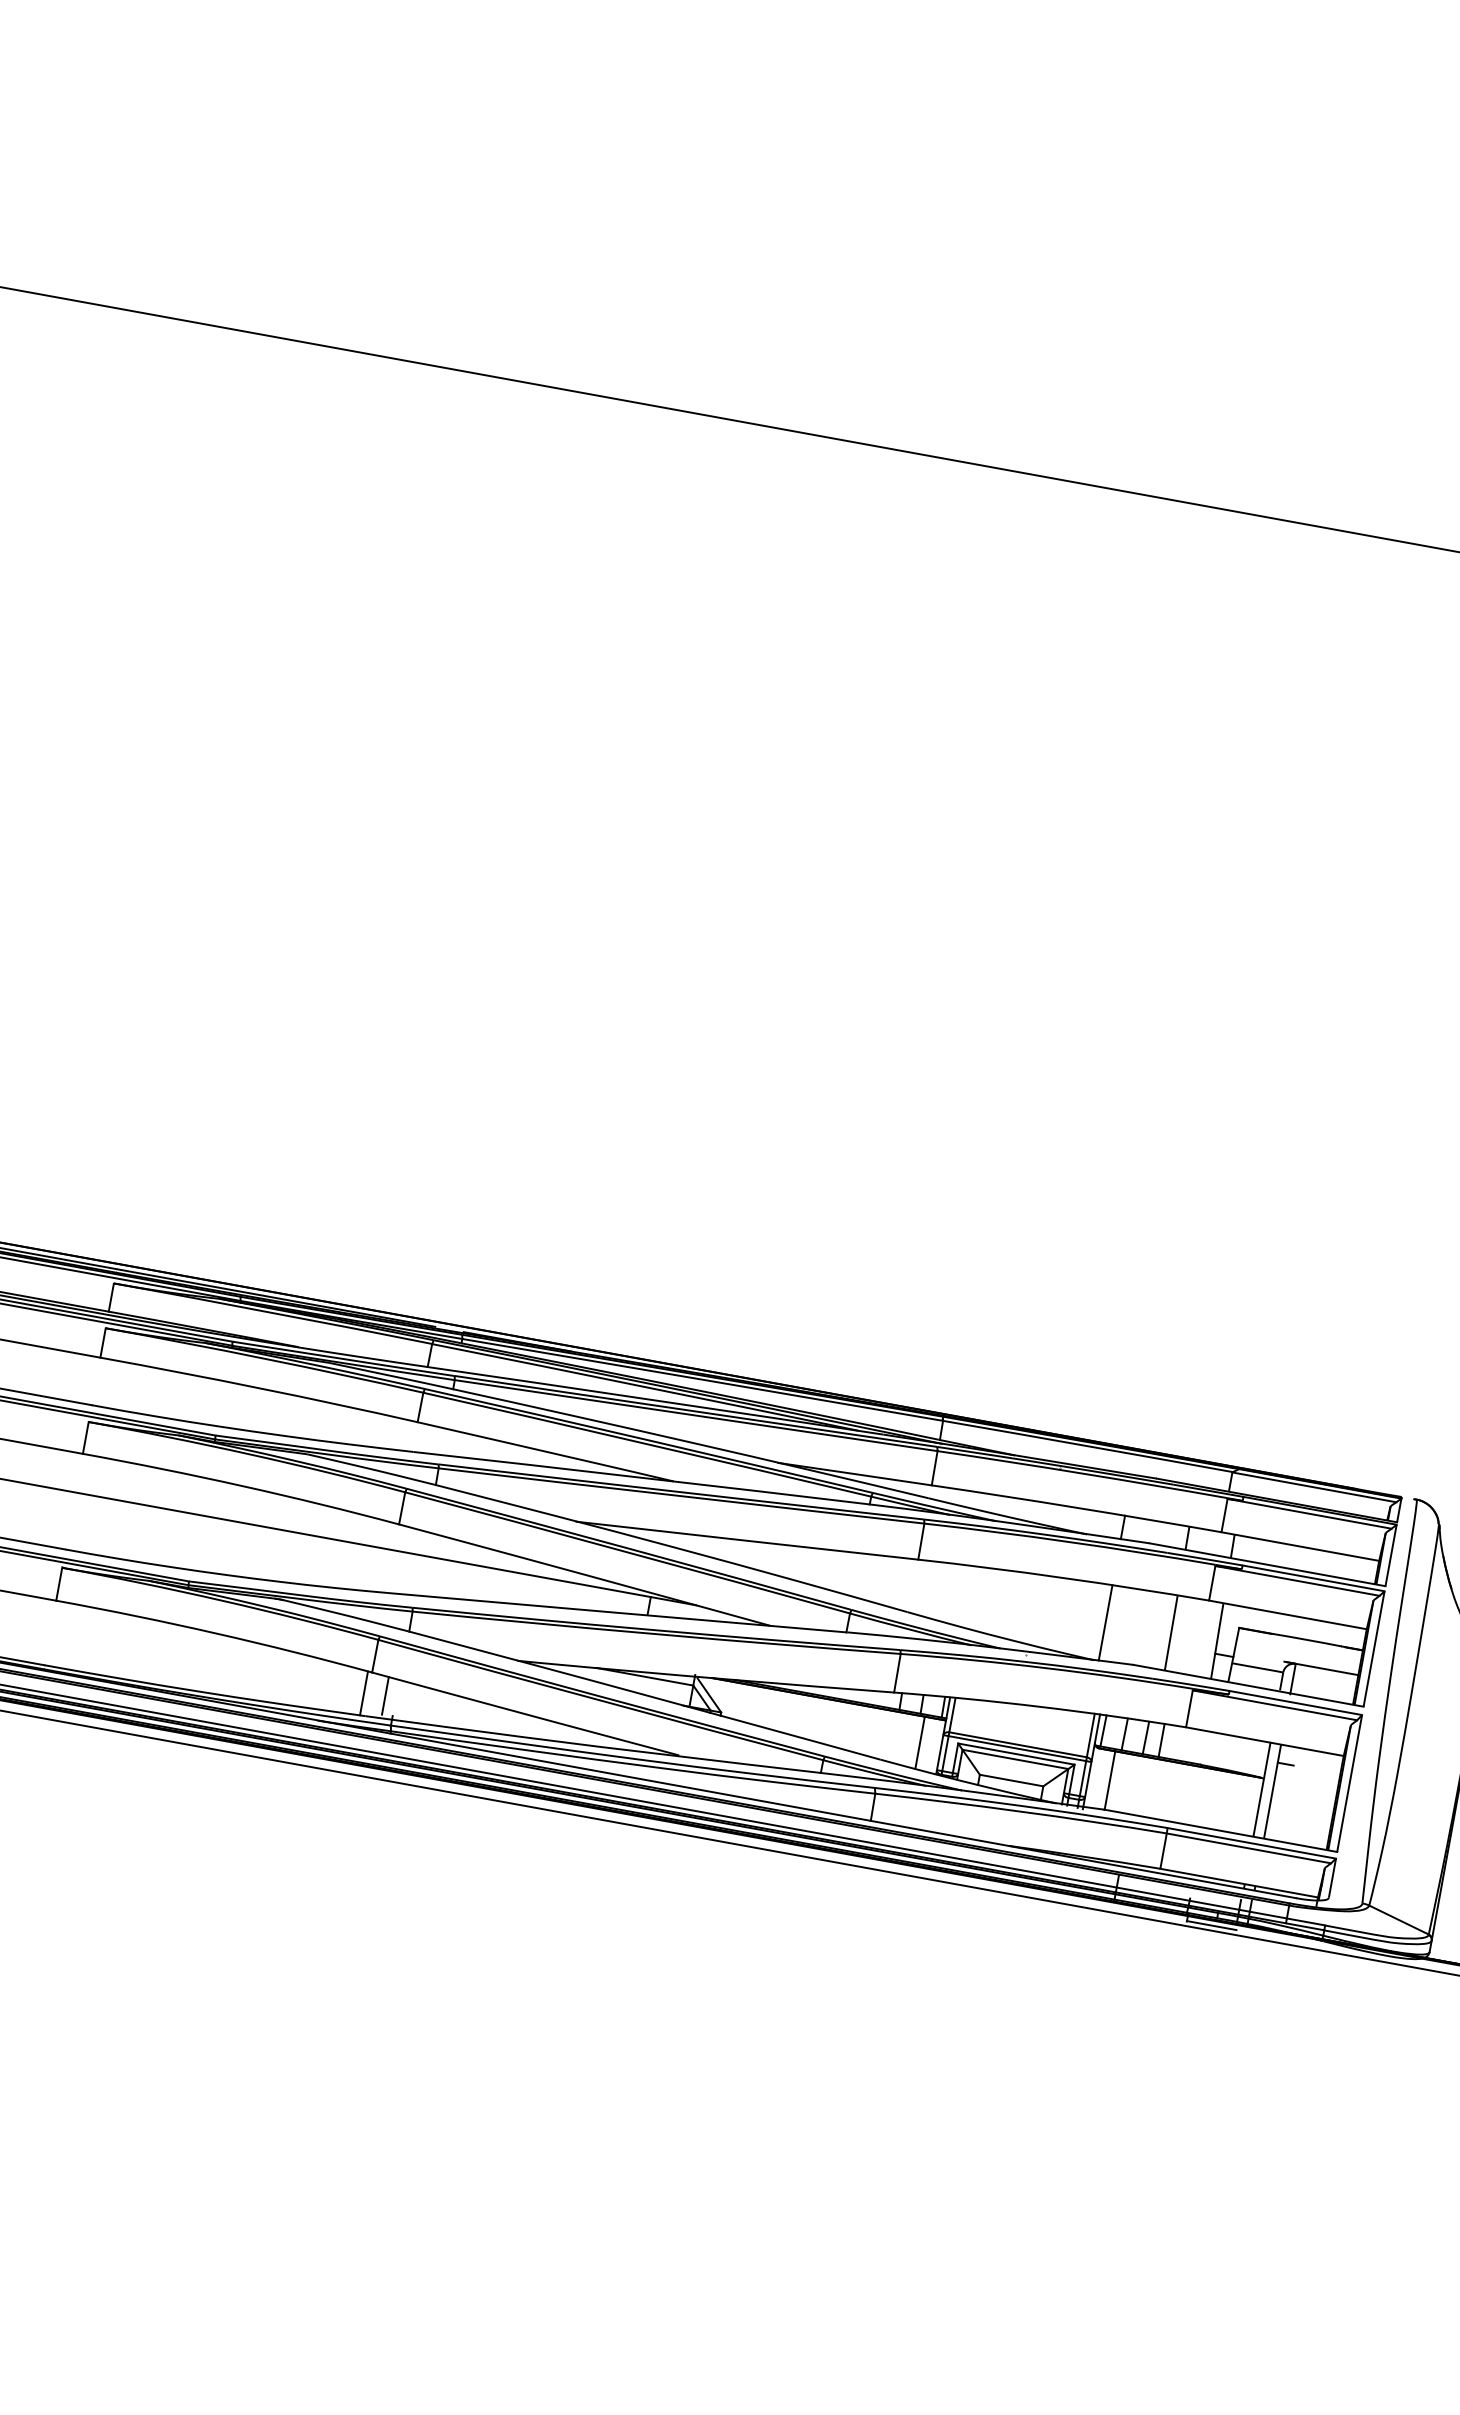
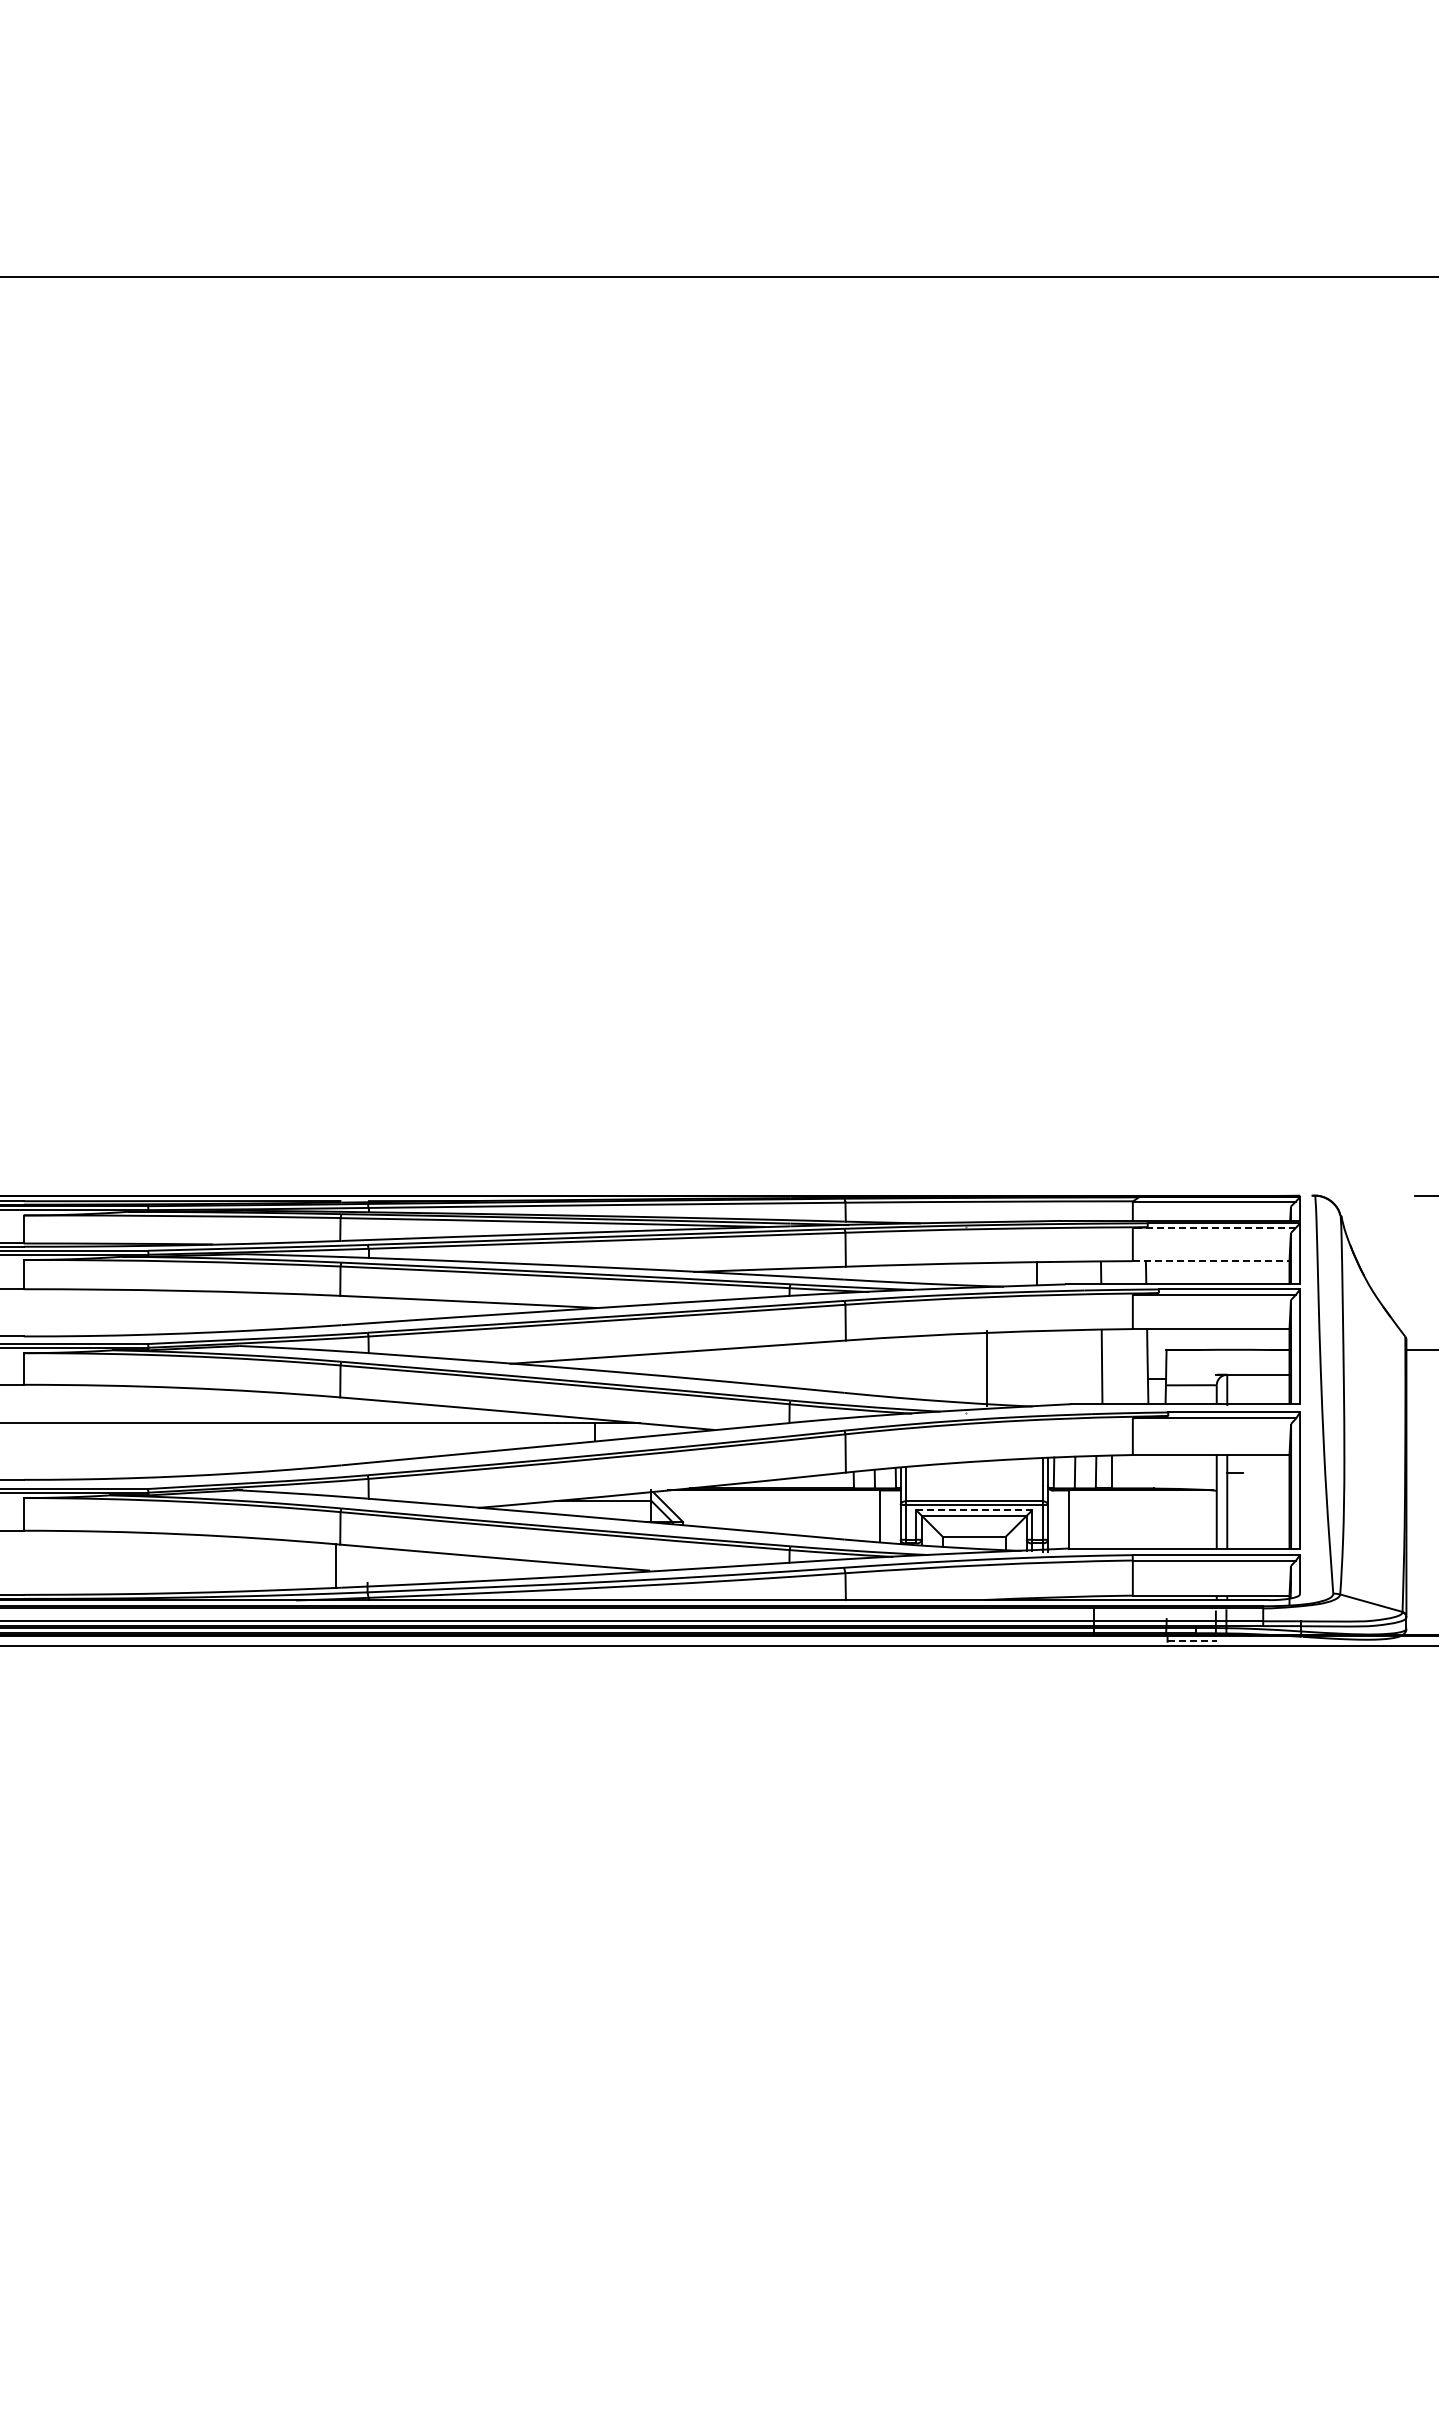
line: (1308, 1514) -> (1213, 1228), solid -> dashed
line: (1300, 1546) -> (1211, 1261), solid -> dashed
line: (1105, 1622) -> (987, 1368), moved
line: (385, 1695) -> (357, 1564), removed
line: (1016, 1754) -> (974, 1510), solid -> dashed
line: (1212, 1925) -> (1192, 1641), solid -> dashed

